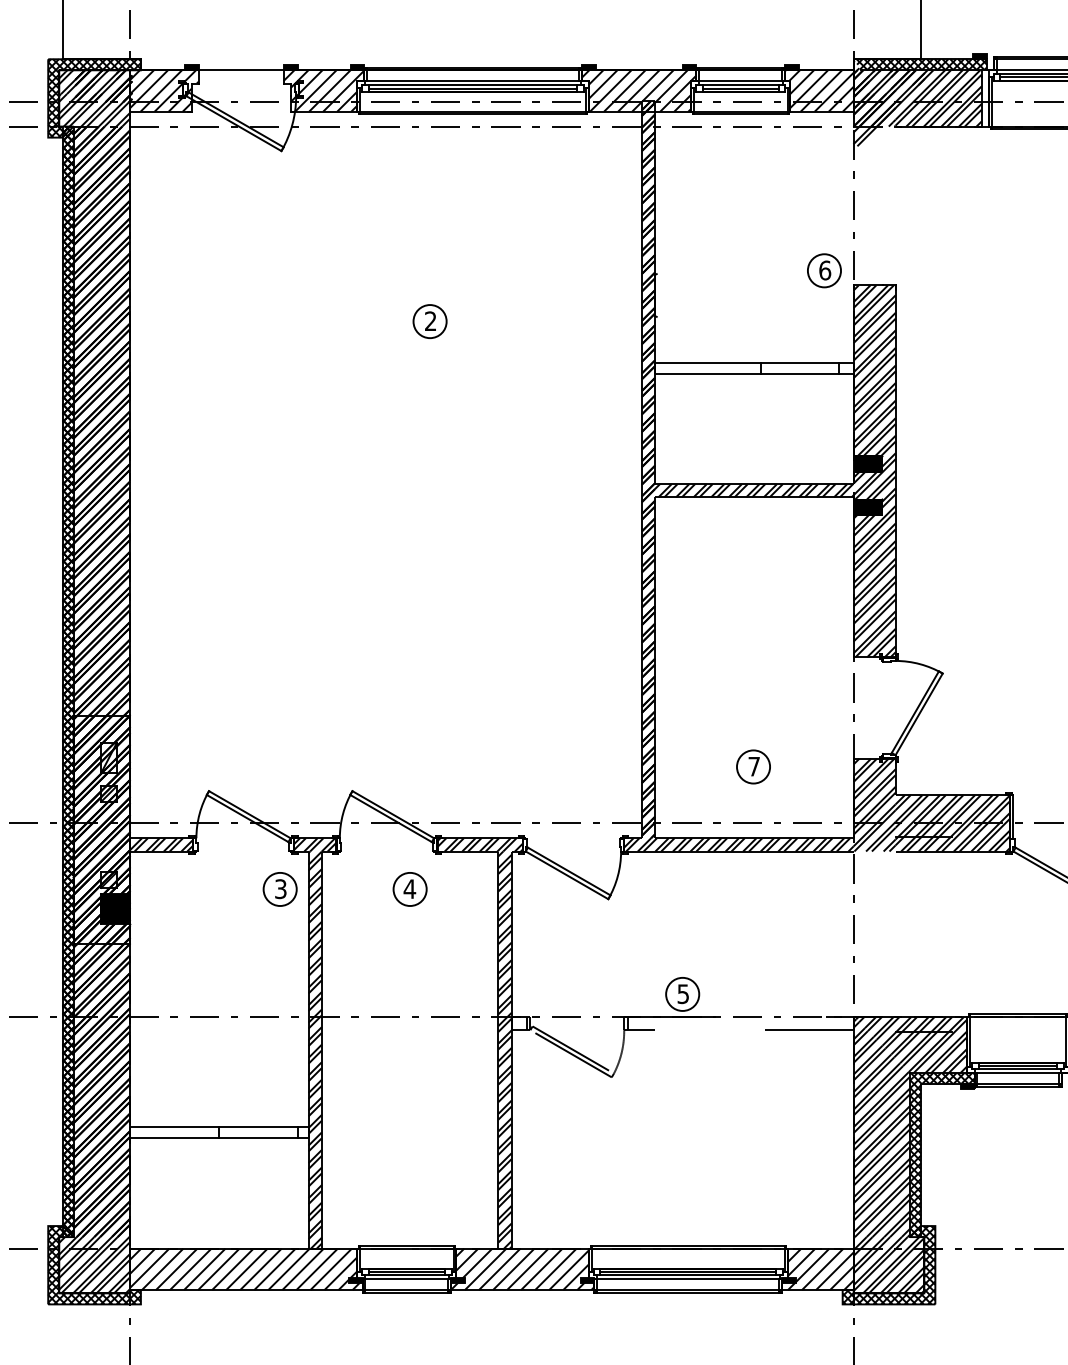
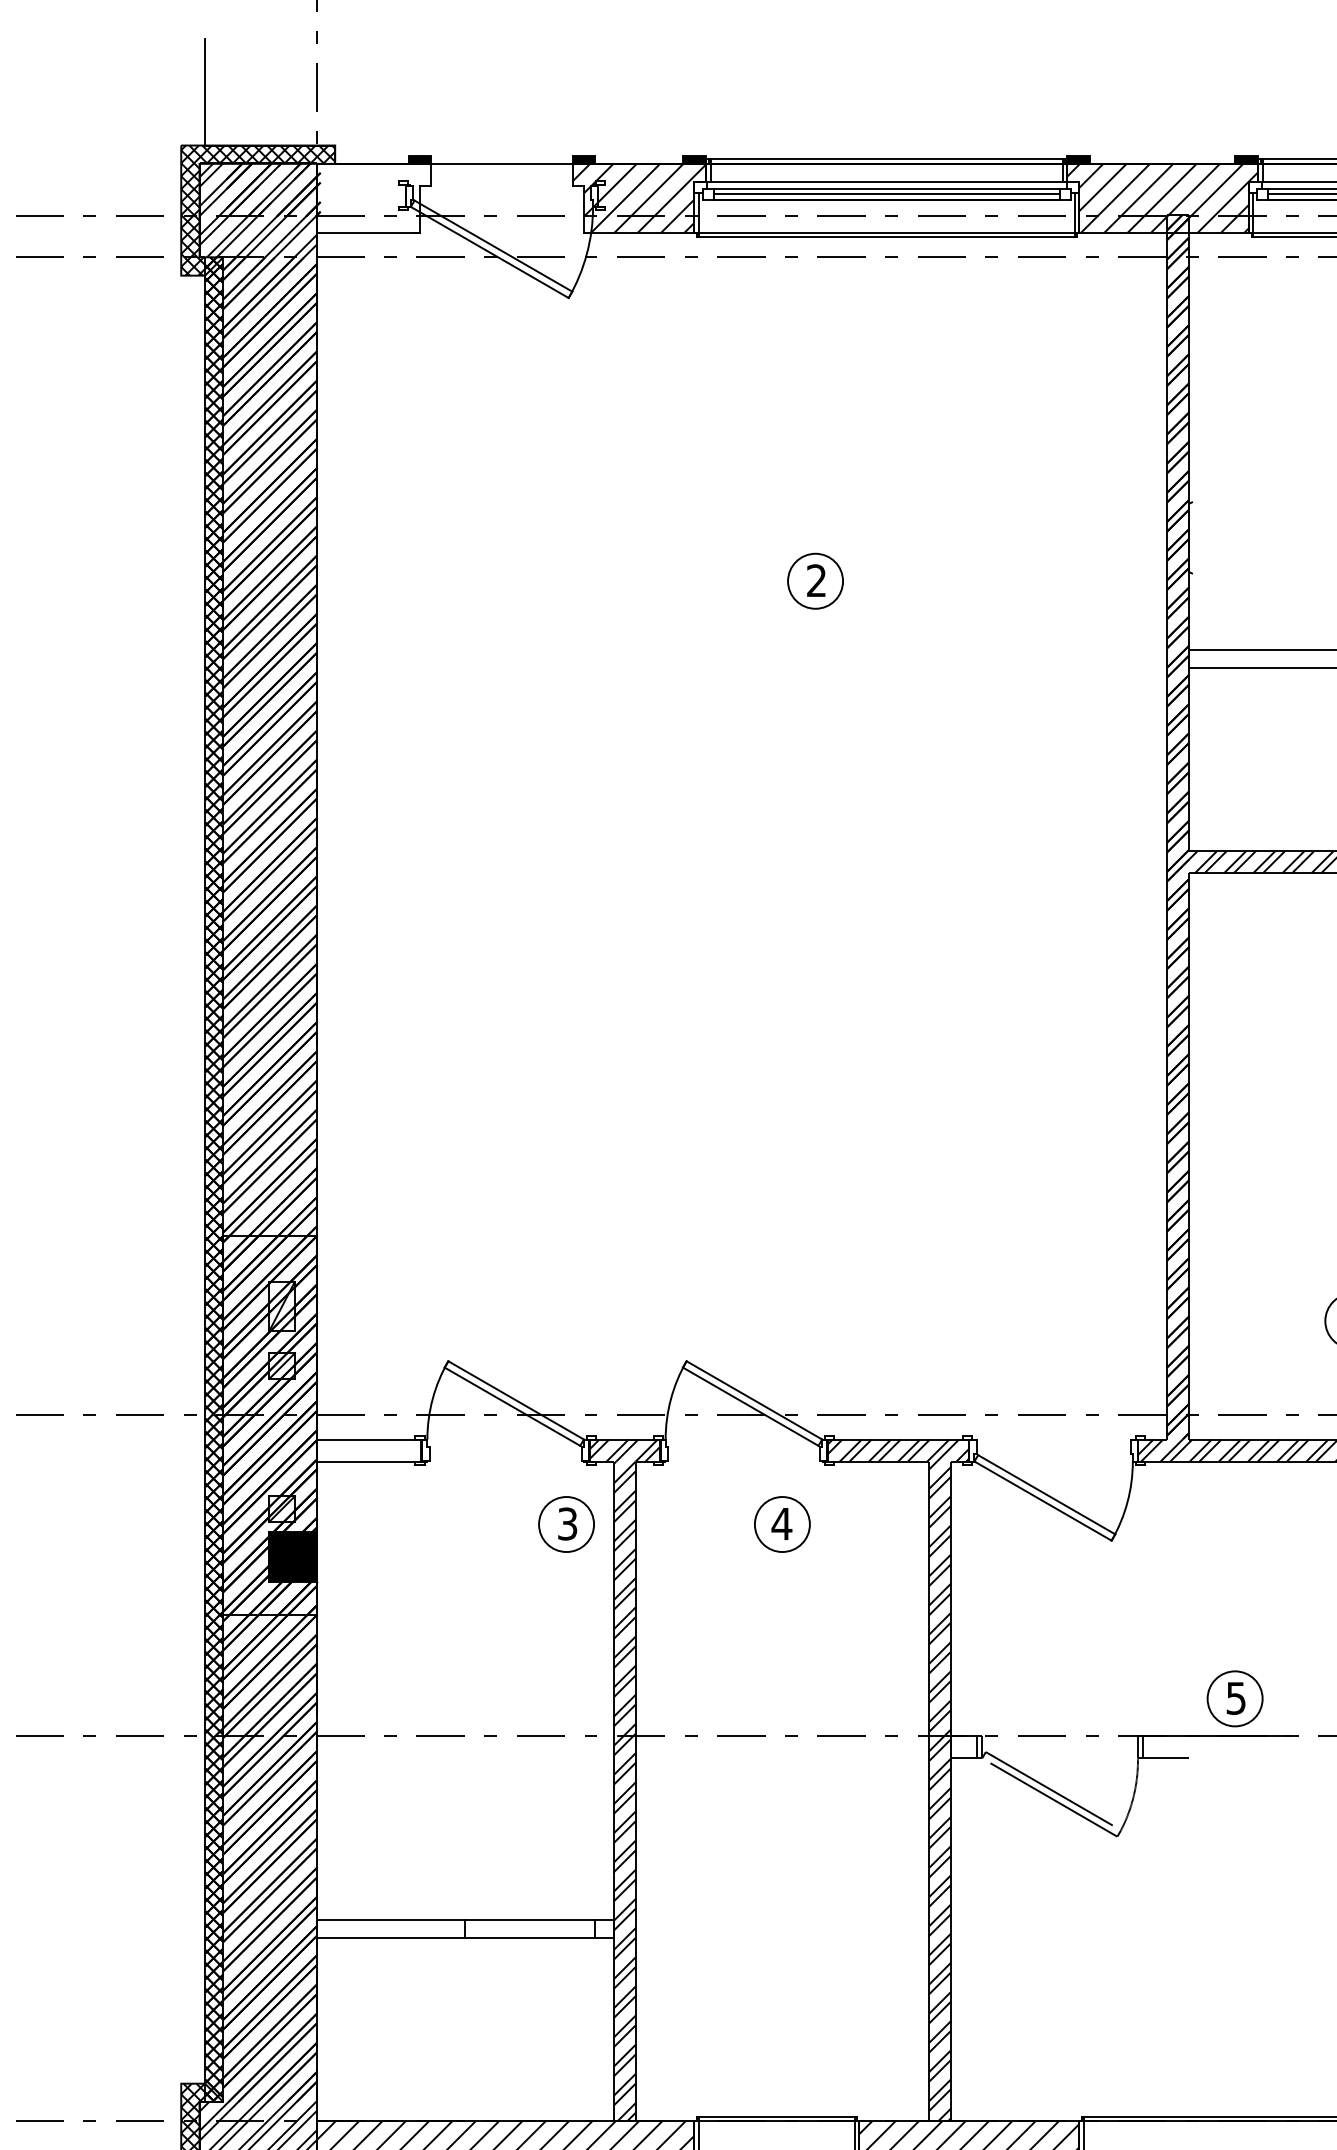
hatch: (163, 90) -> (372, 197), removed
hatch: (160, 844) -> (367, 1449), removed

